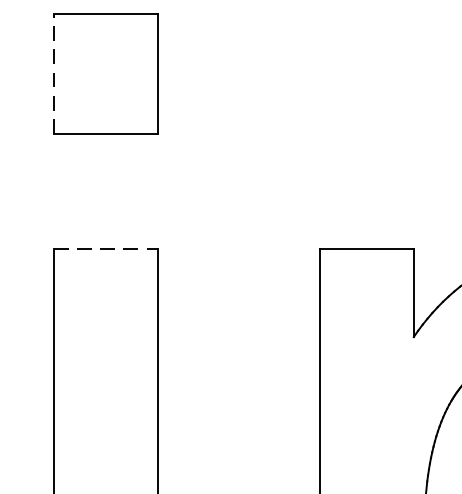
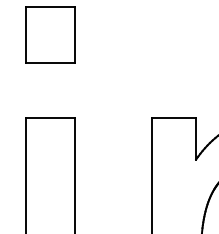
line: (53, 72) -> (25, 34), dashed -> solid
line: (106, 248) -> (50, 117), dashed -> solid

